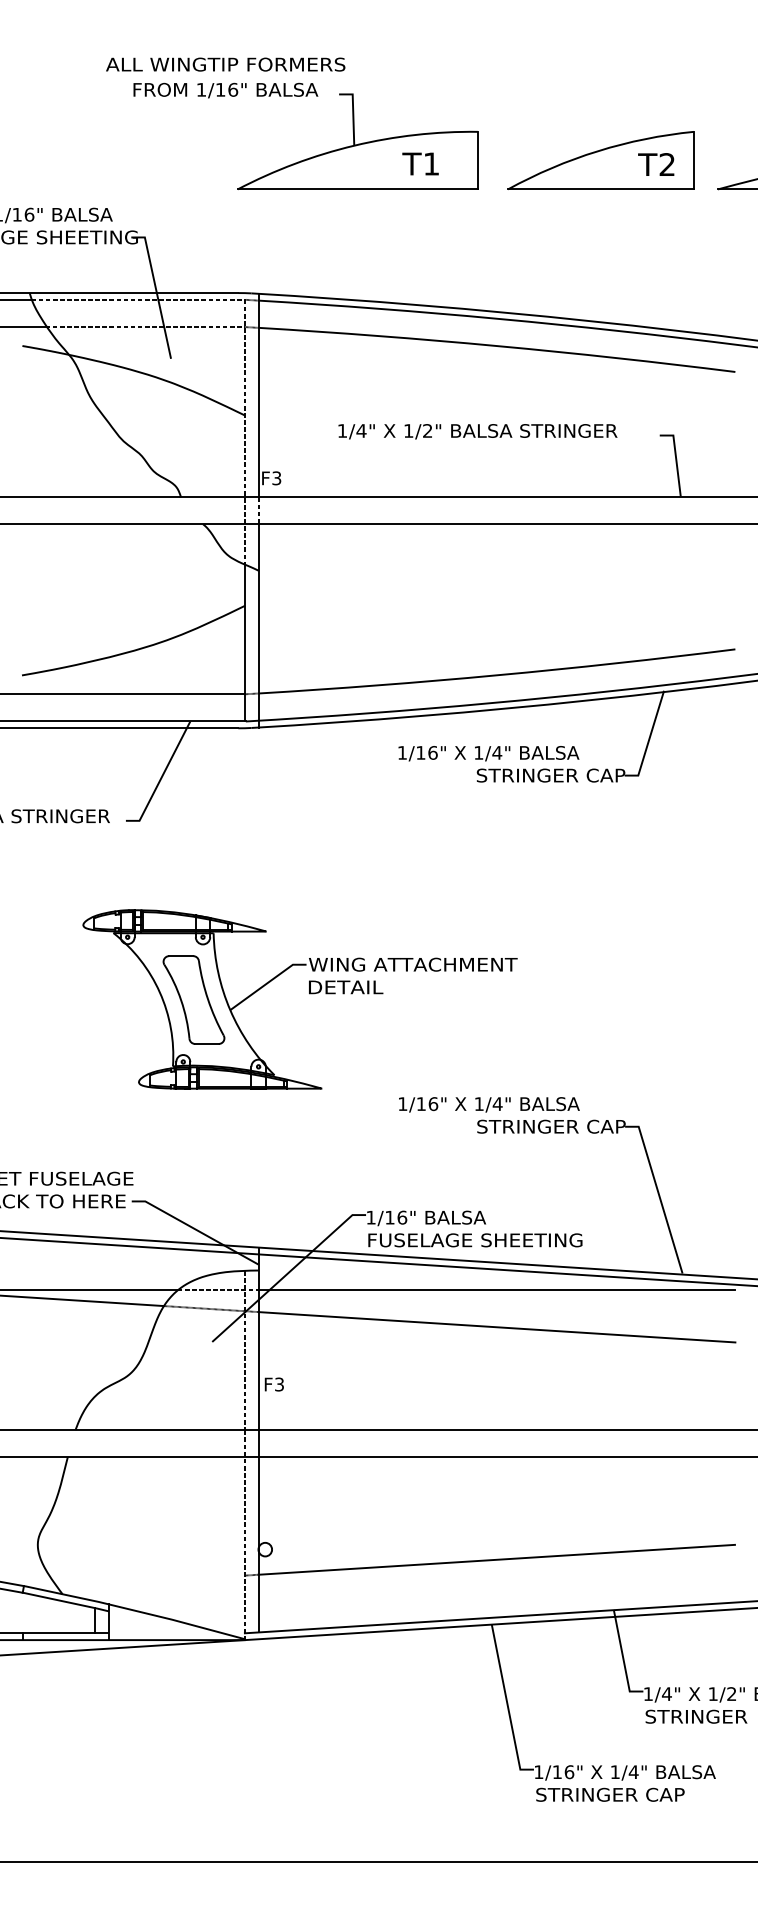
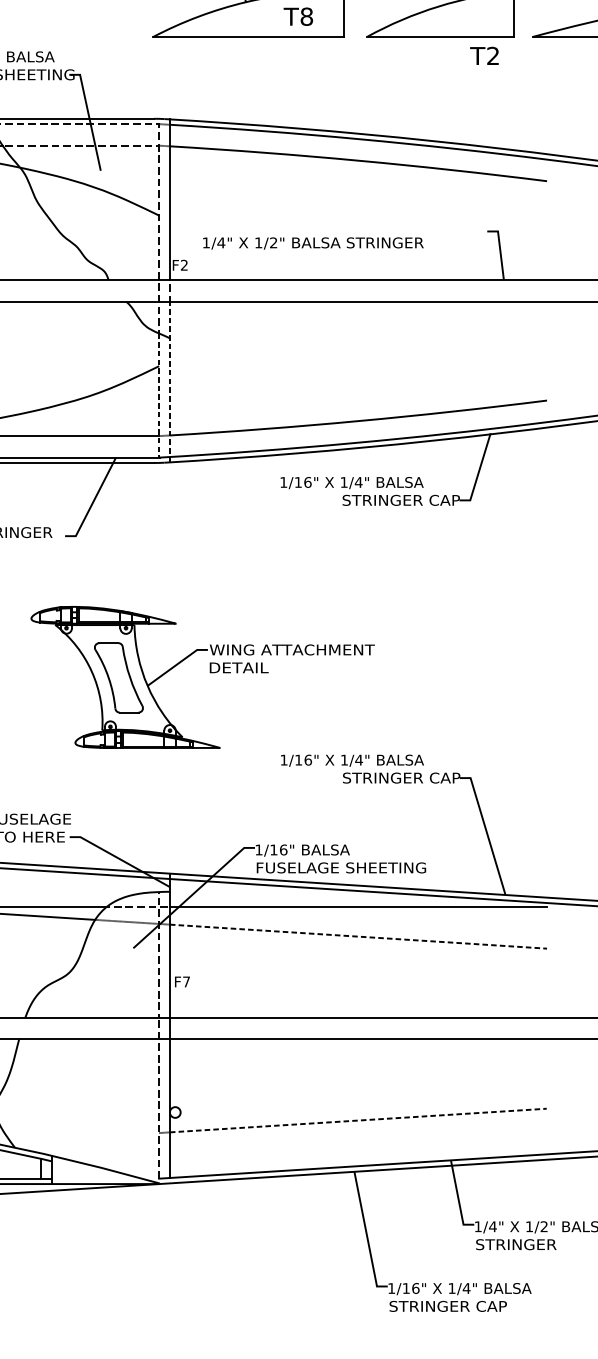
text: (431, 163) -> (306, 16), T1 -> T8
text: (656, 164) -> (484, 55), moved
text: (477, 431) -> (313, 243), moved
text: (276, 478) -> (184, 265), F3 -> F2
line: (258, 625) -> (169, 381), solid -> dashed
line: (244, 643) -> (158, 395), solid -> dashed
line: (496, 1327) -> (358, 936), solid -> dashed
text: (279, 1384) -> (186, 981), F3 -> F7
line: (496, 1559) -> (358, 1120), solid -> dashed

